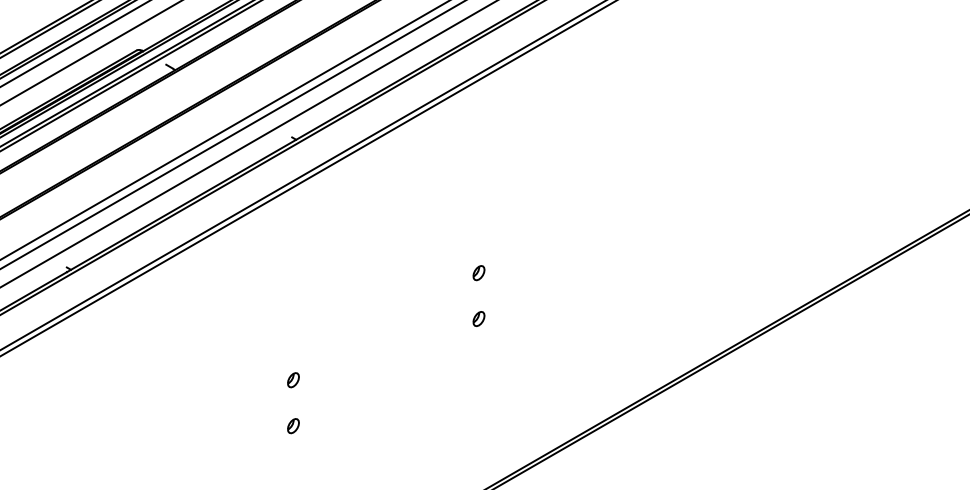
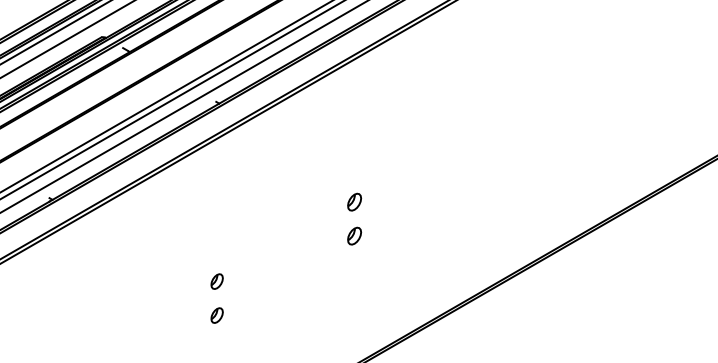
part: (478, 273) -> (354, 202), size x1.6
part: (478, 319) -> (354, 236), size x1.6
part: (293, 380) -> (217, 281), size x1.4
part: (293, 426) -> (217, 315), size x1.4

